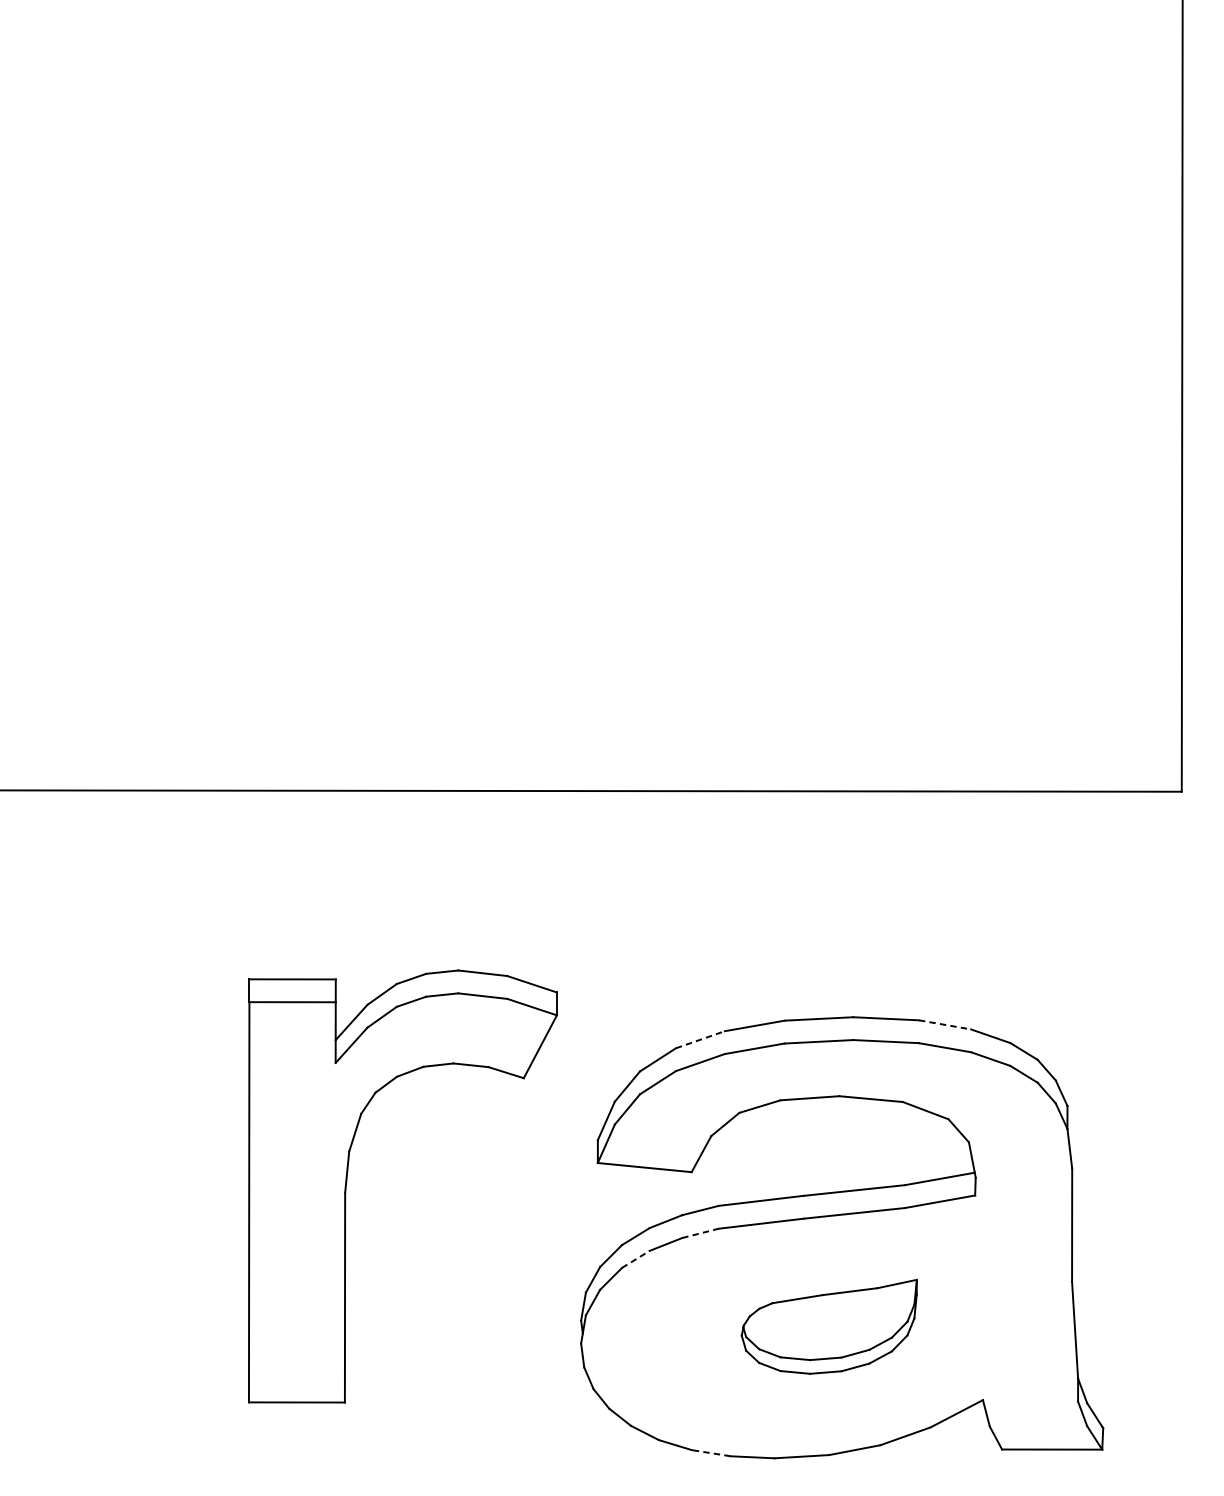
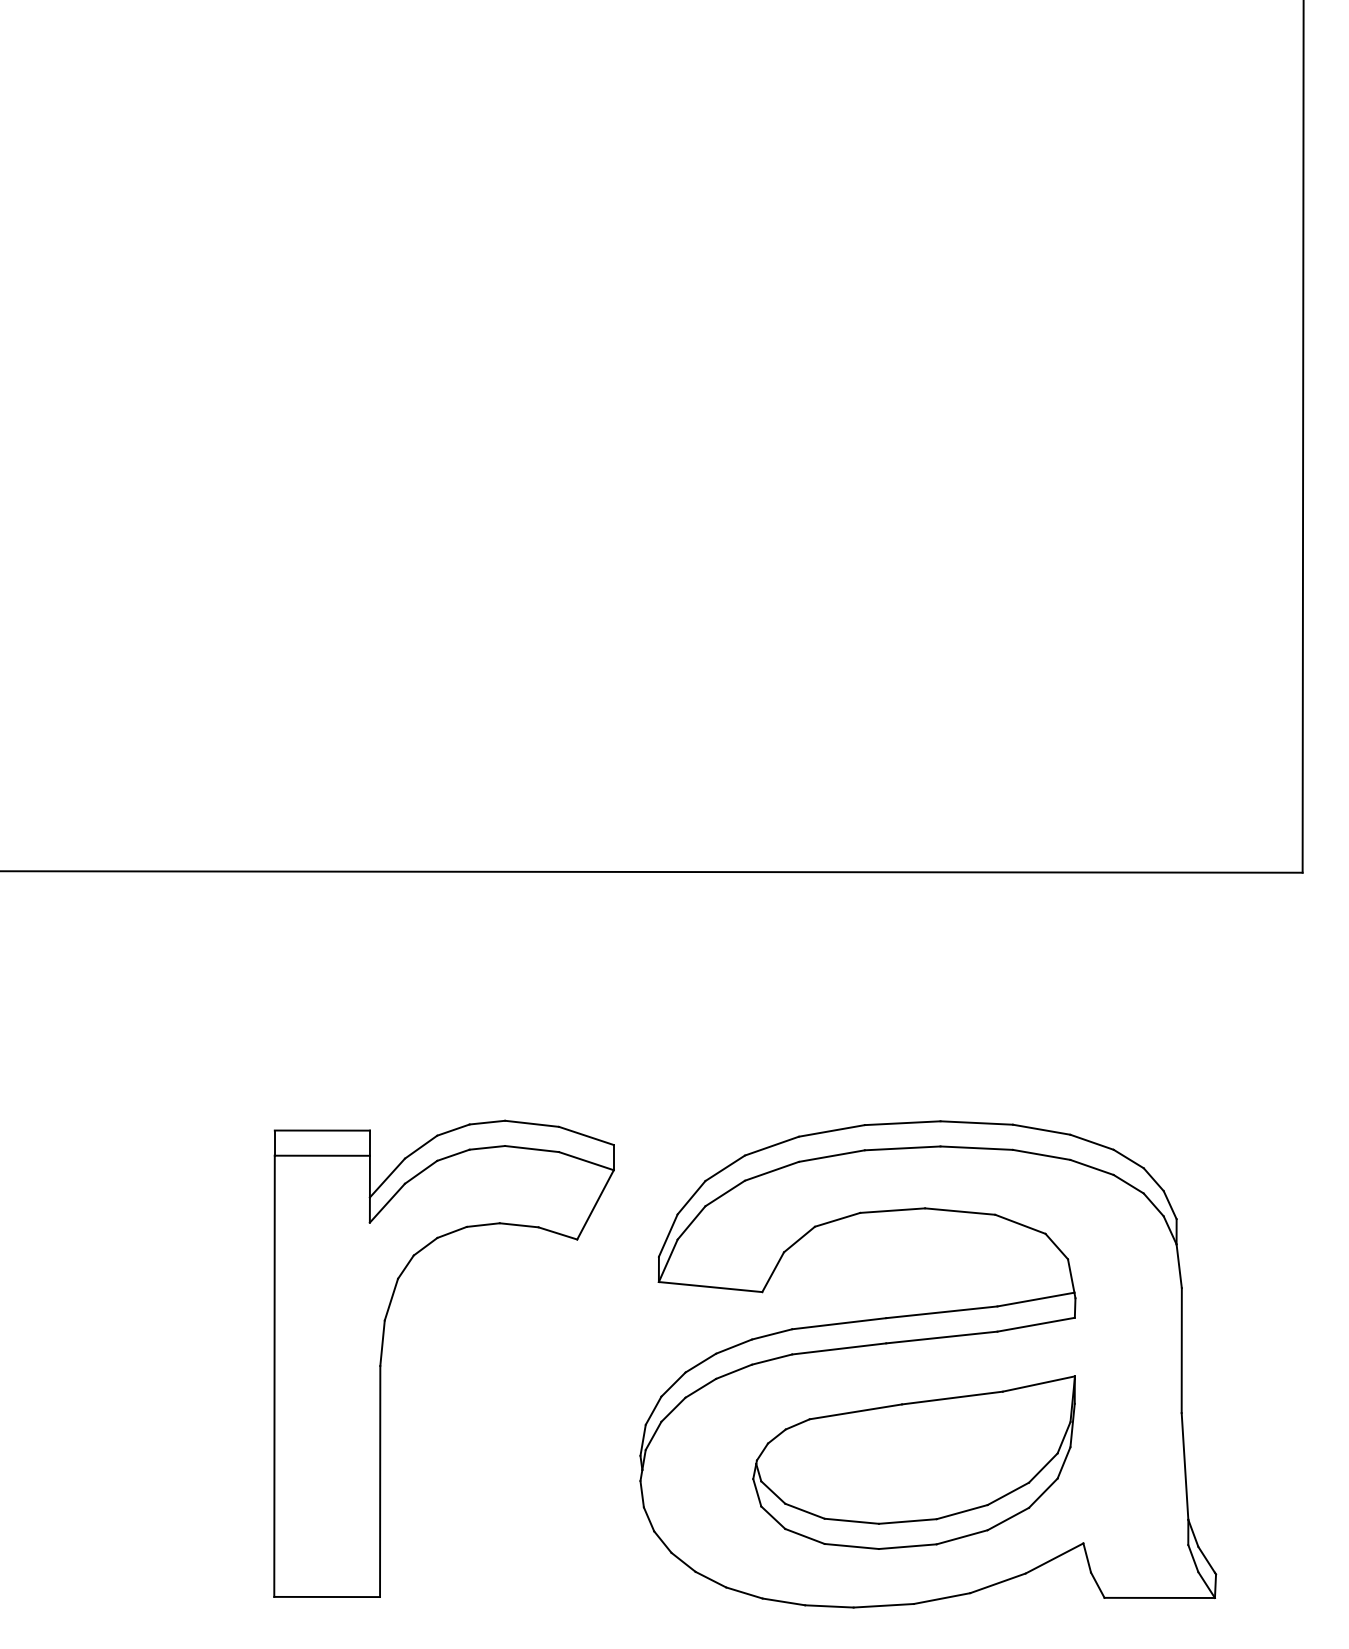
line: (945, 1024) -> (1042, 1129), dashed -> solid
line: (699, 1040) -> (771, 1146), dashed -> solid
part: (347, 1185) -> (382, 1357), moved
line: (700, 1233) -> (772, 1359), dashed -> solid
line: (635, 1259) -> (700, 1388), dashed -> solid
part: (828, 1326) -> (913, 1462), size x1.67
line: (710, 1452) -> (783, 1601), dashed -> solid

